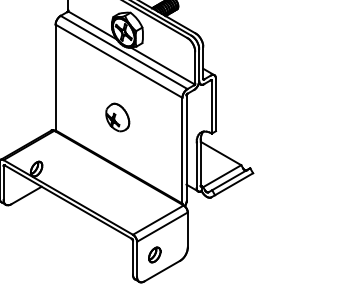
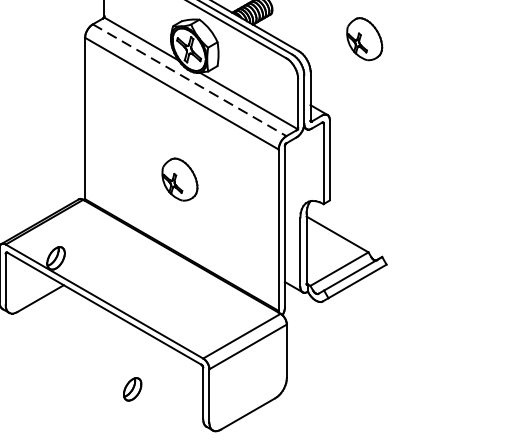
part: (238, 25) -> (364, 39), added
line: (124, 52) -> (190, 80), solid -> dashed
part: (154, 254) -> (132, 388), moved

